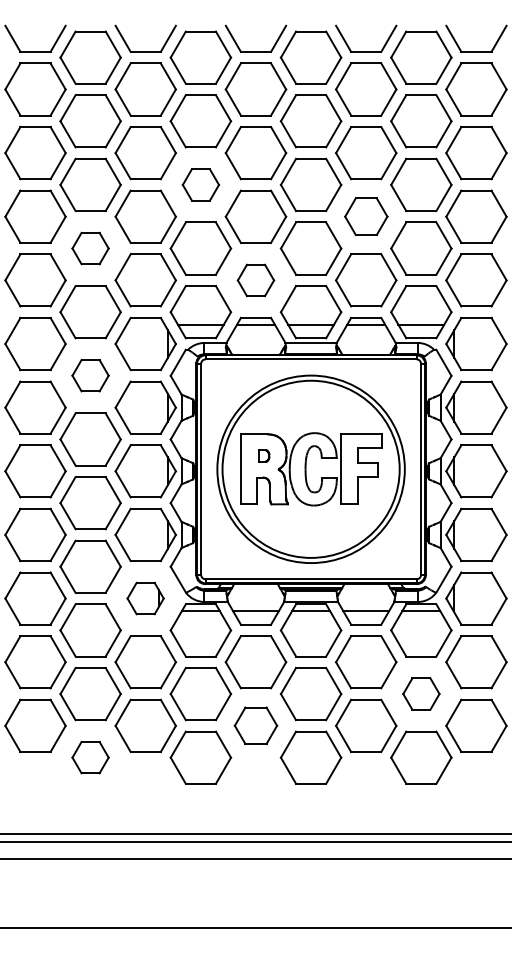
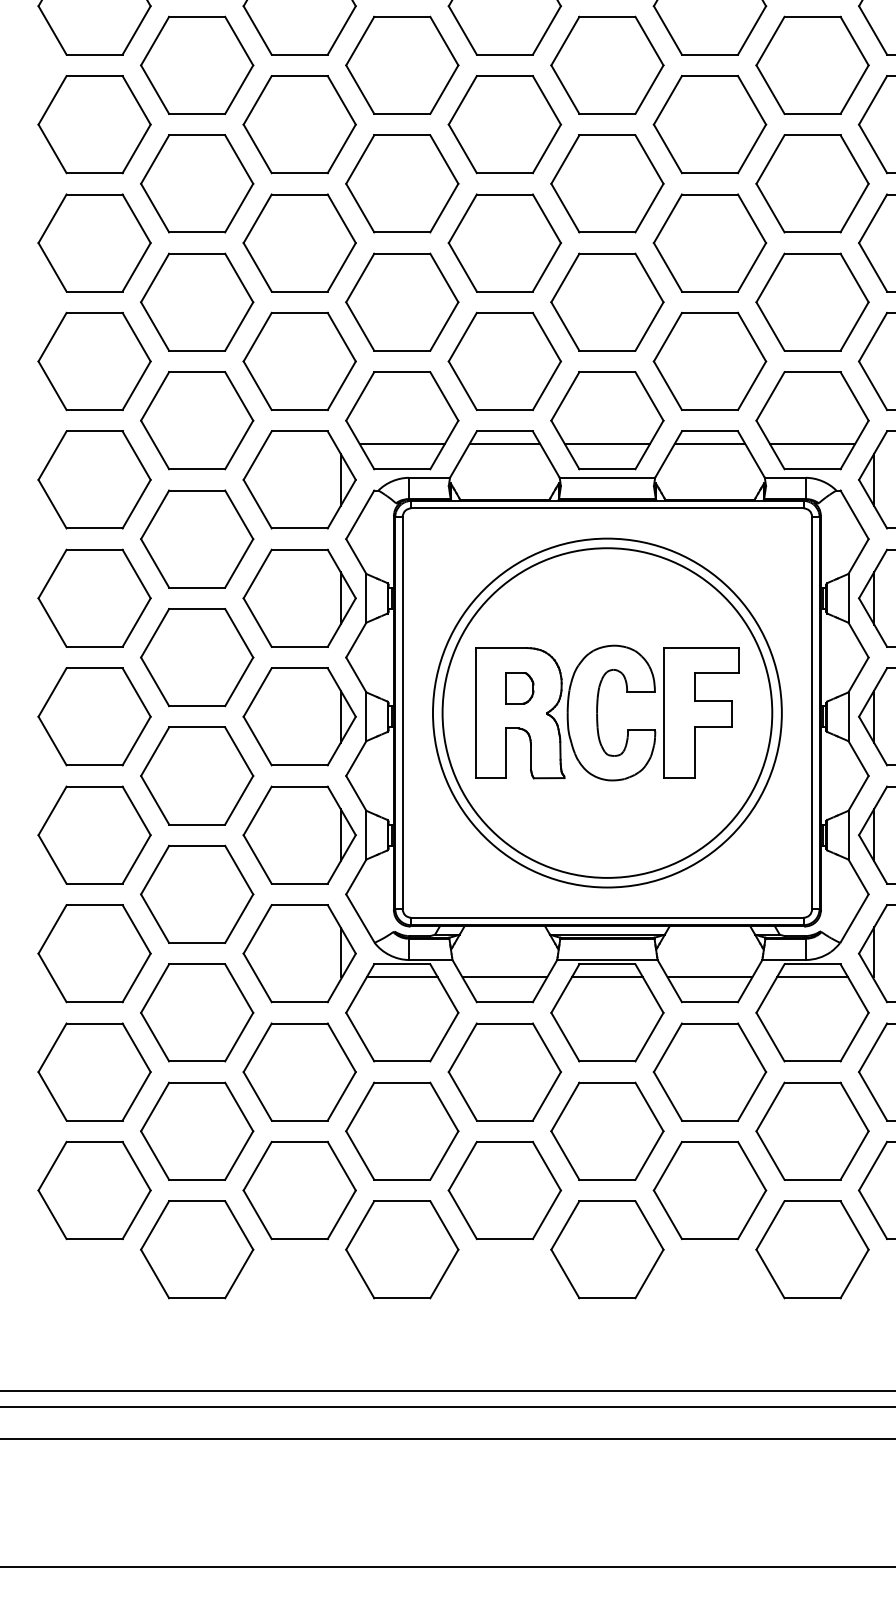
part: (200, 184) -> (401, 183), size x1.67
part: (366, 216) -> (710, 242), size x1.43
part: (90, 248) -> (196, 302), size x1.67
part: (255, 280) -> (503, 361), size x1.67
part: (90, 375) -> (196, 538), size x1.67
part: (264, 455) -> (520, 687), size x1.43
part: (145, 598) -> (299, 953), size x1.67
part: (421, 693) -> (812, 1130), size x1.67
part: (255, 725) -> (503, 1189), size x1.43
part: (90, 757) -> (196, 1249), size x1.67

